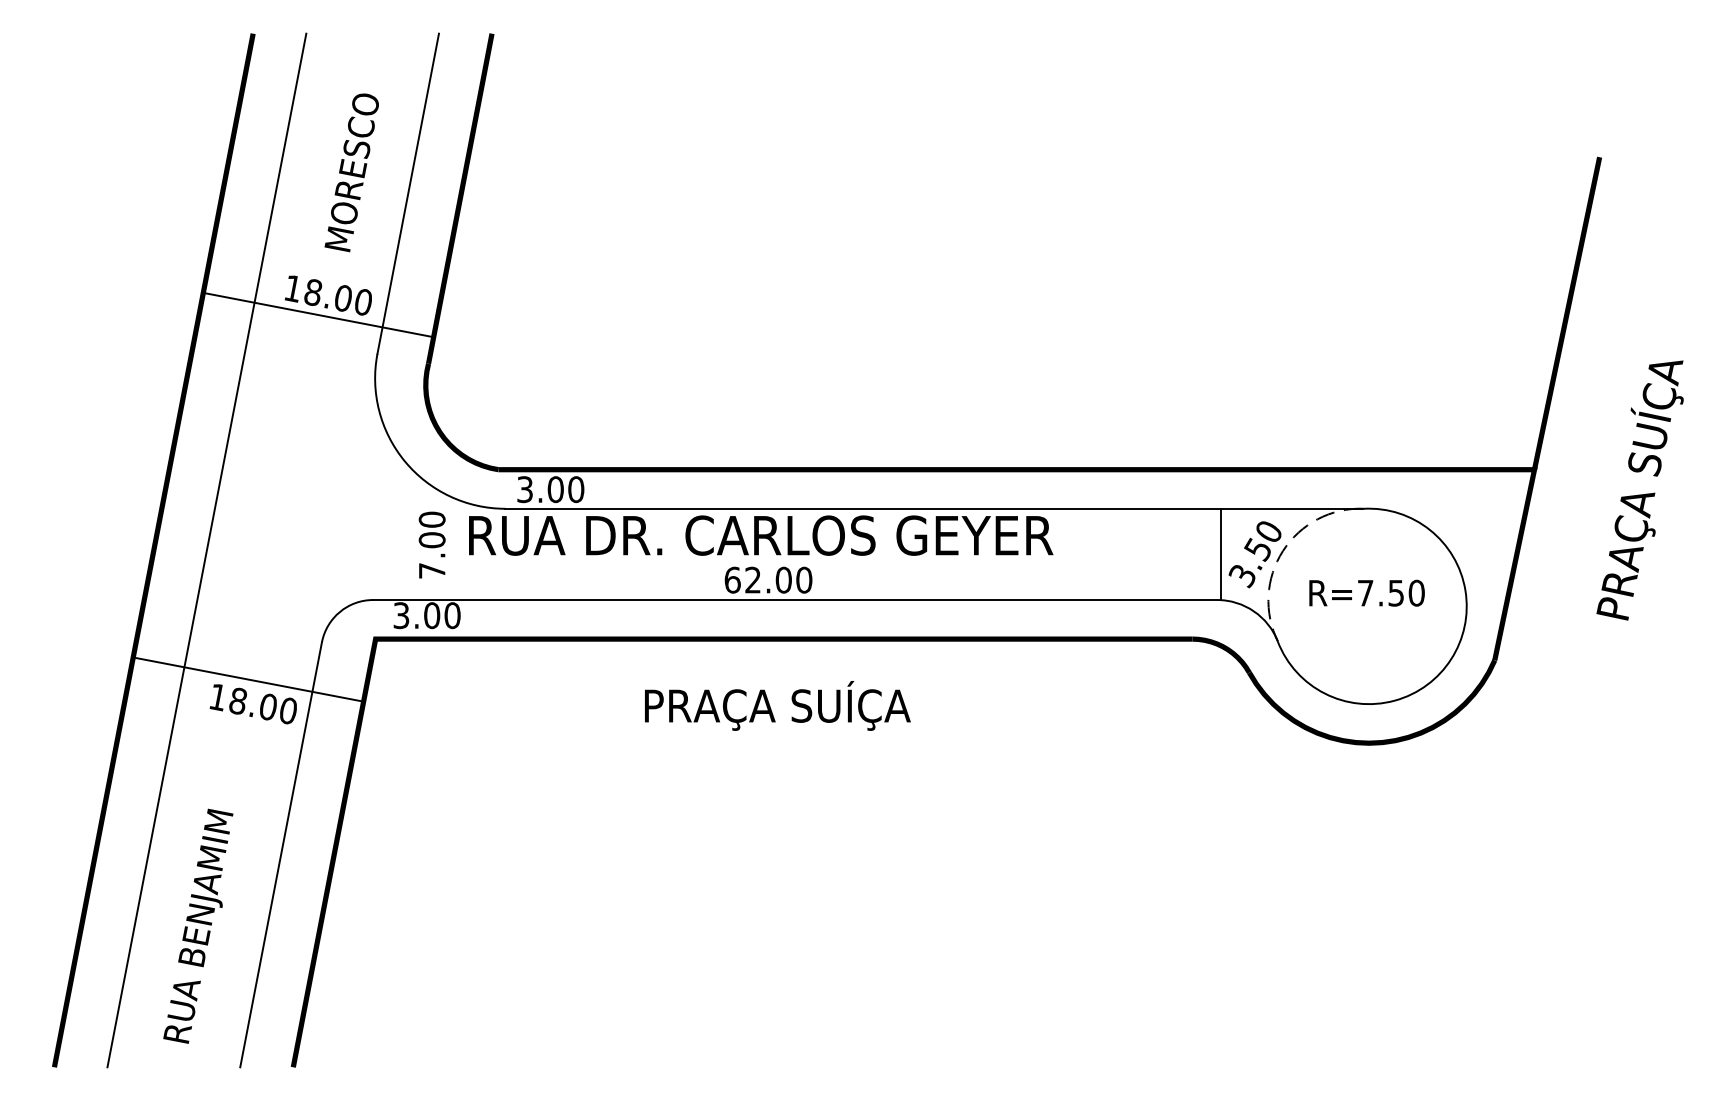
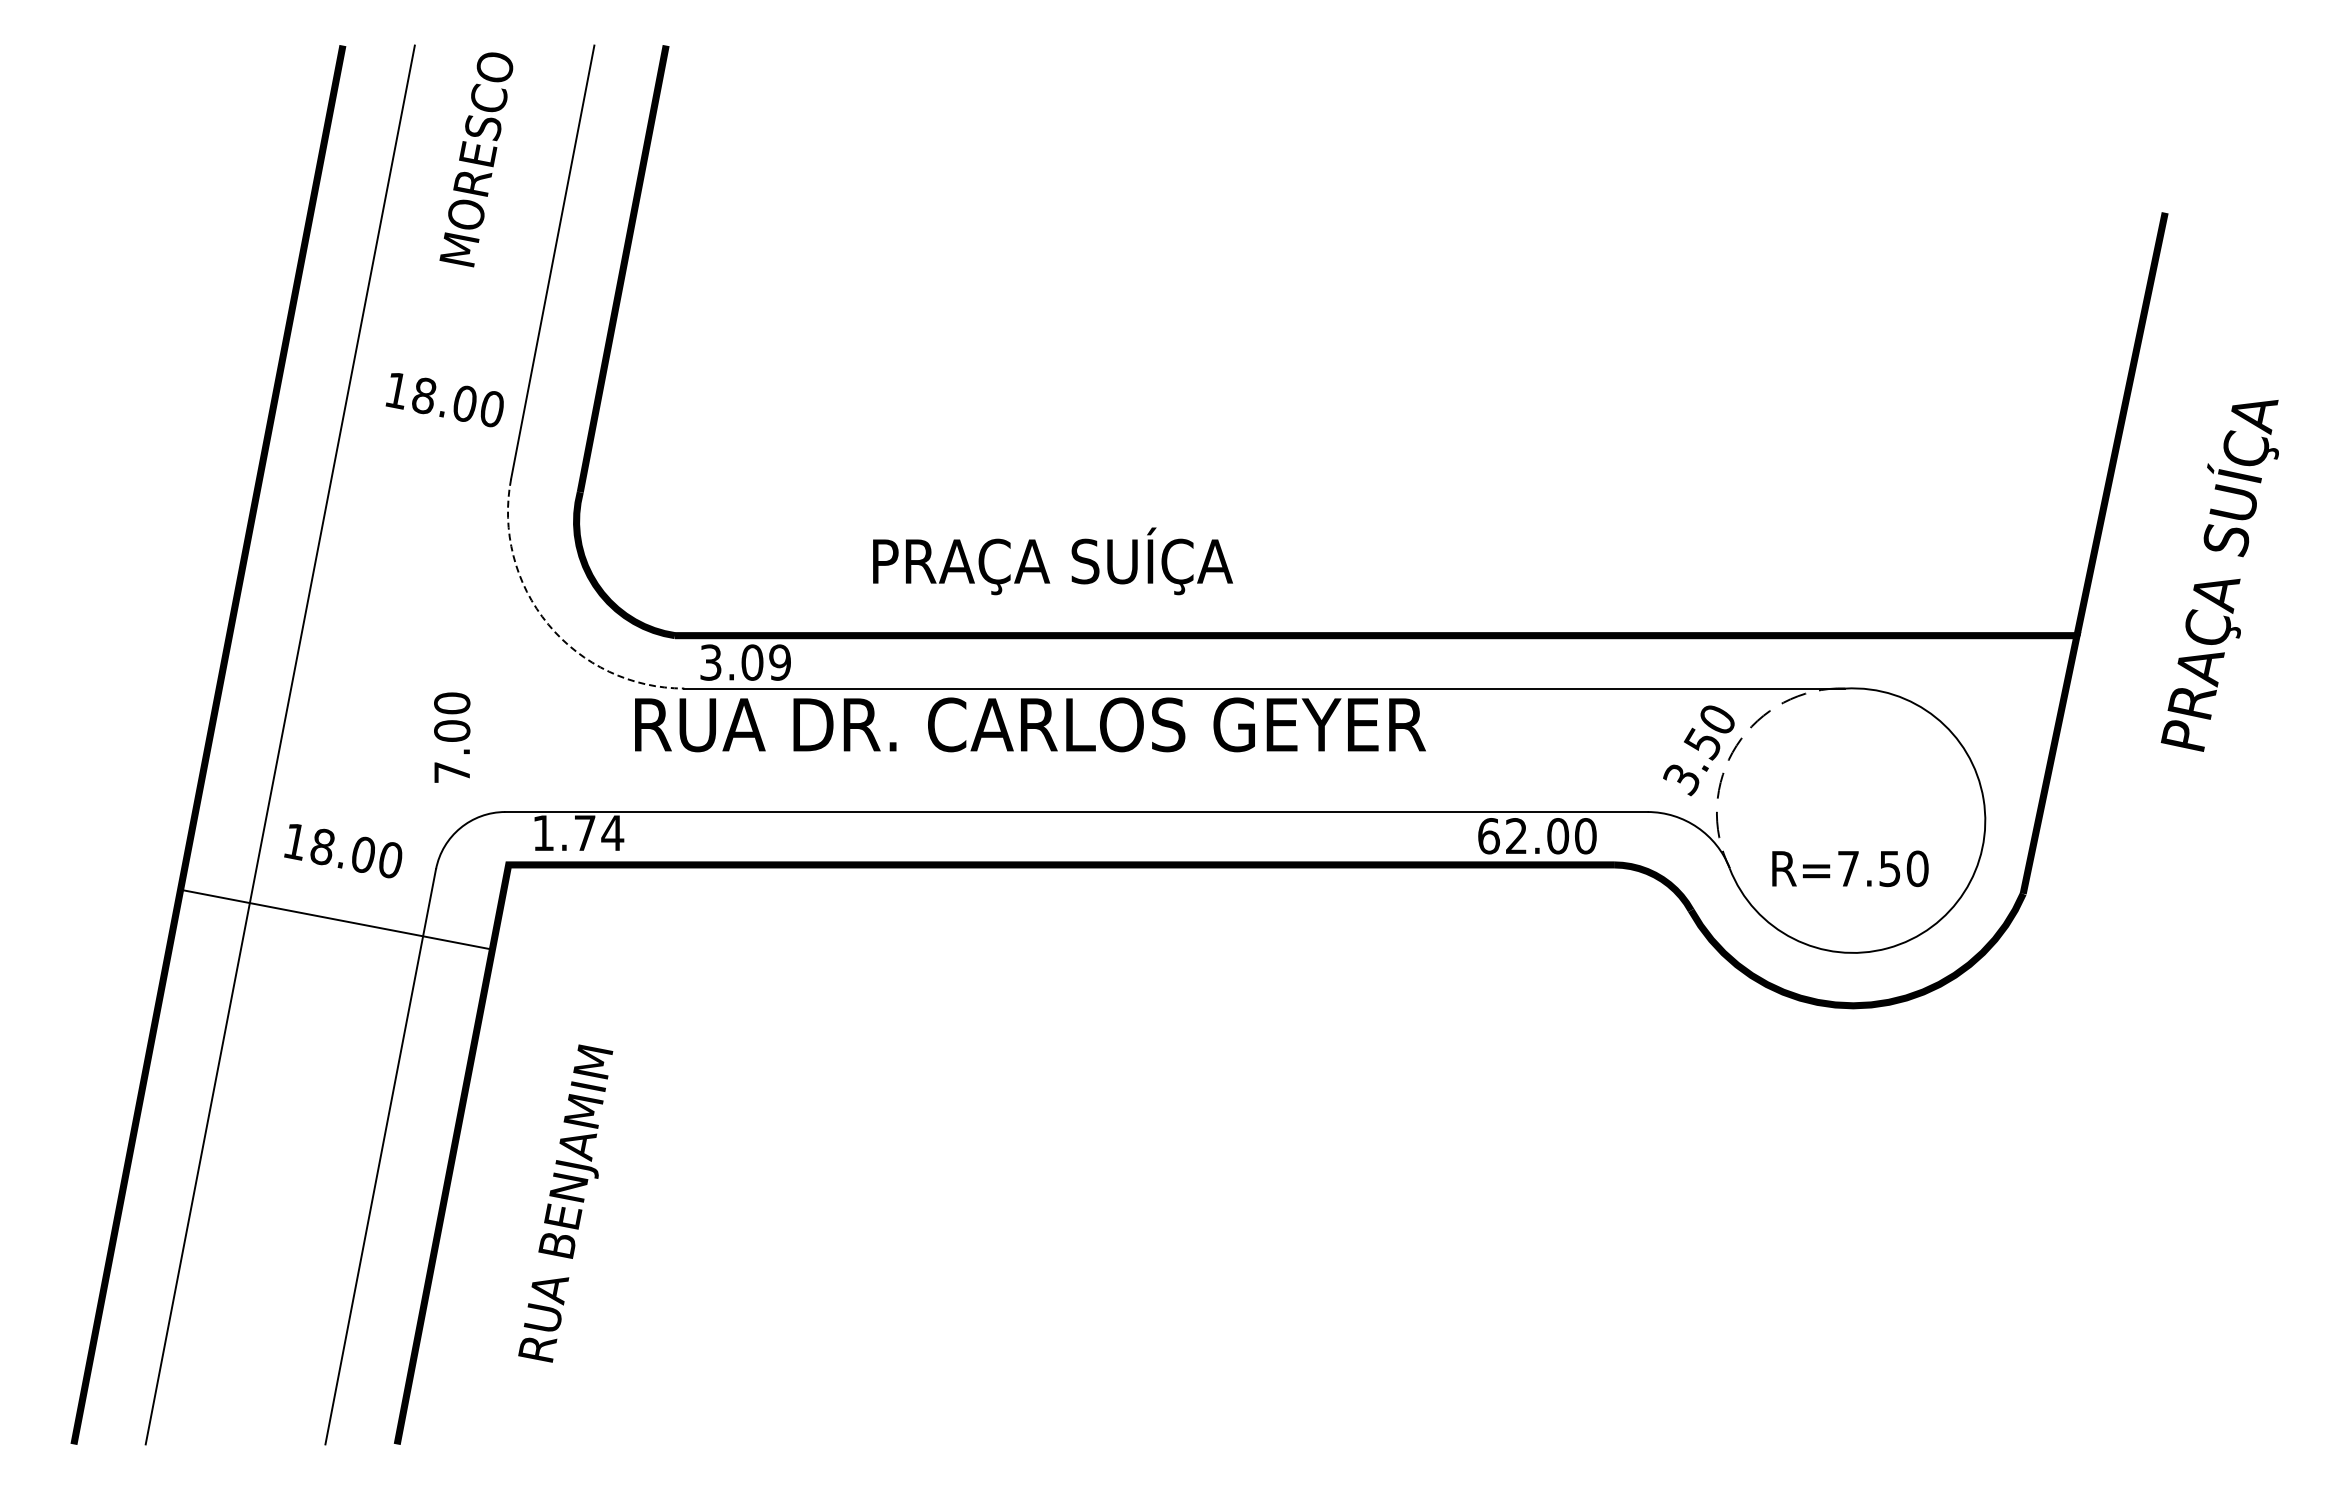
text: (351, 172) -> (476, 159), moved
line: (317, 315) -> (430, 426), removed
arc: (405, 461) -> (548, 624), solid -> dashed
text: (576, 489) -> (780, 662), 3.00 -> 3.09
text: (1639, 490) -> (2219, 575), moved
text: (432, 544) -> (452, 737), moved
line: (1220, 554) -> (1652, 750), removed
text: (768, 580) -> (1537, 836), moved
text: (1367, 592) -> (1850, 868), moved
text: (427, 615) -> (578, 833), 3.00 -> 1.74
text: (253, 704) -> (343, 851), moved
text: (777, 706) -> (1052, 561), moved
text: (198, 926) -> (565, 1203), moved

